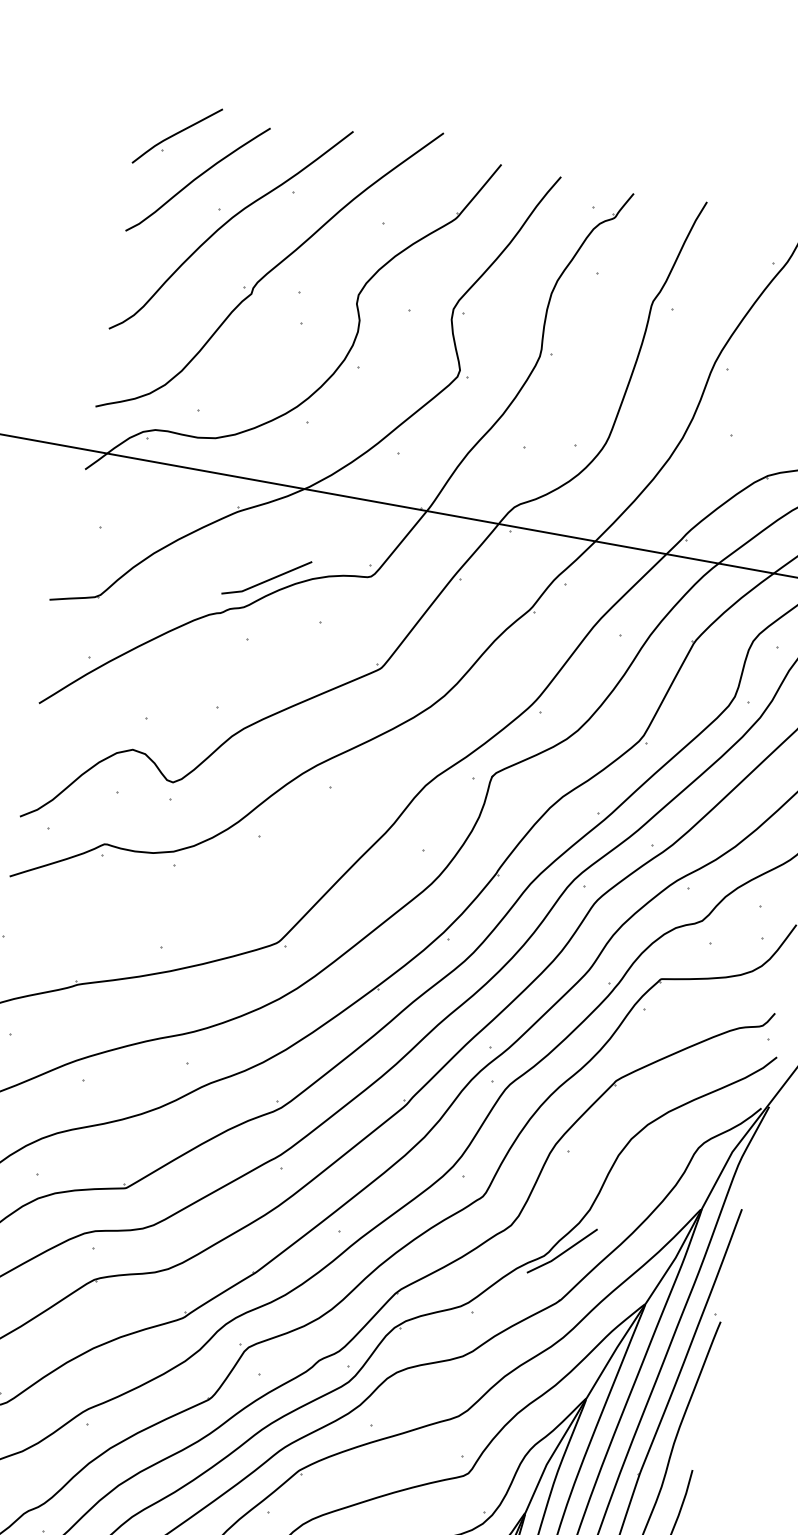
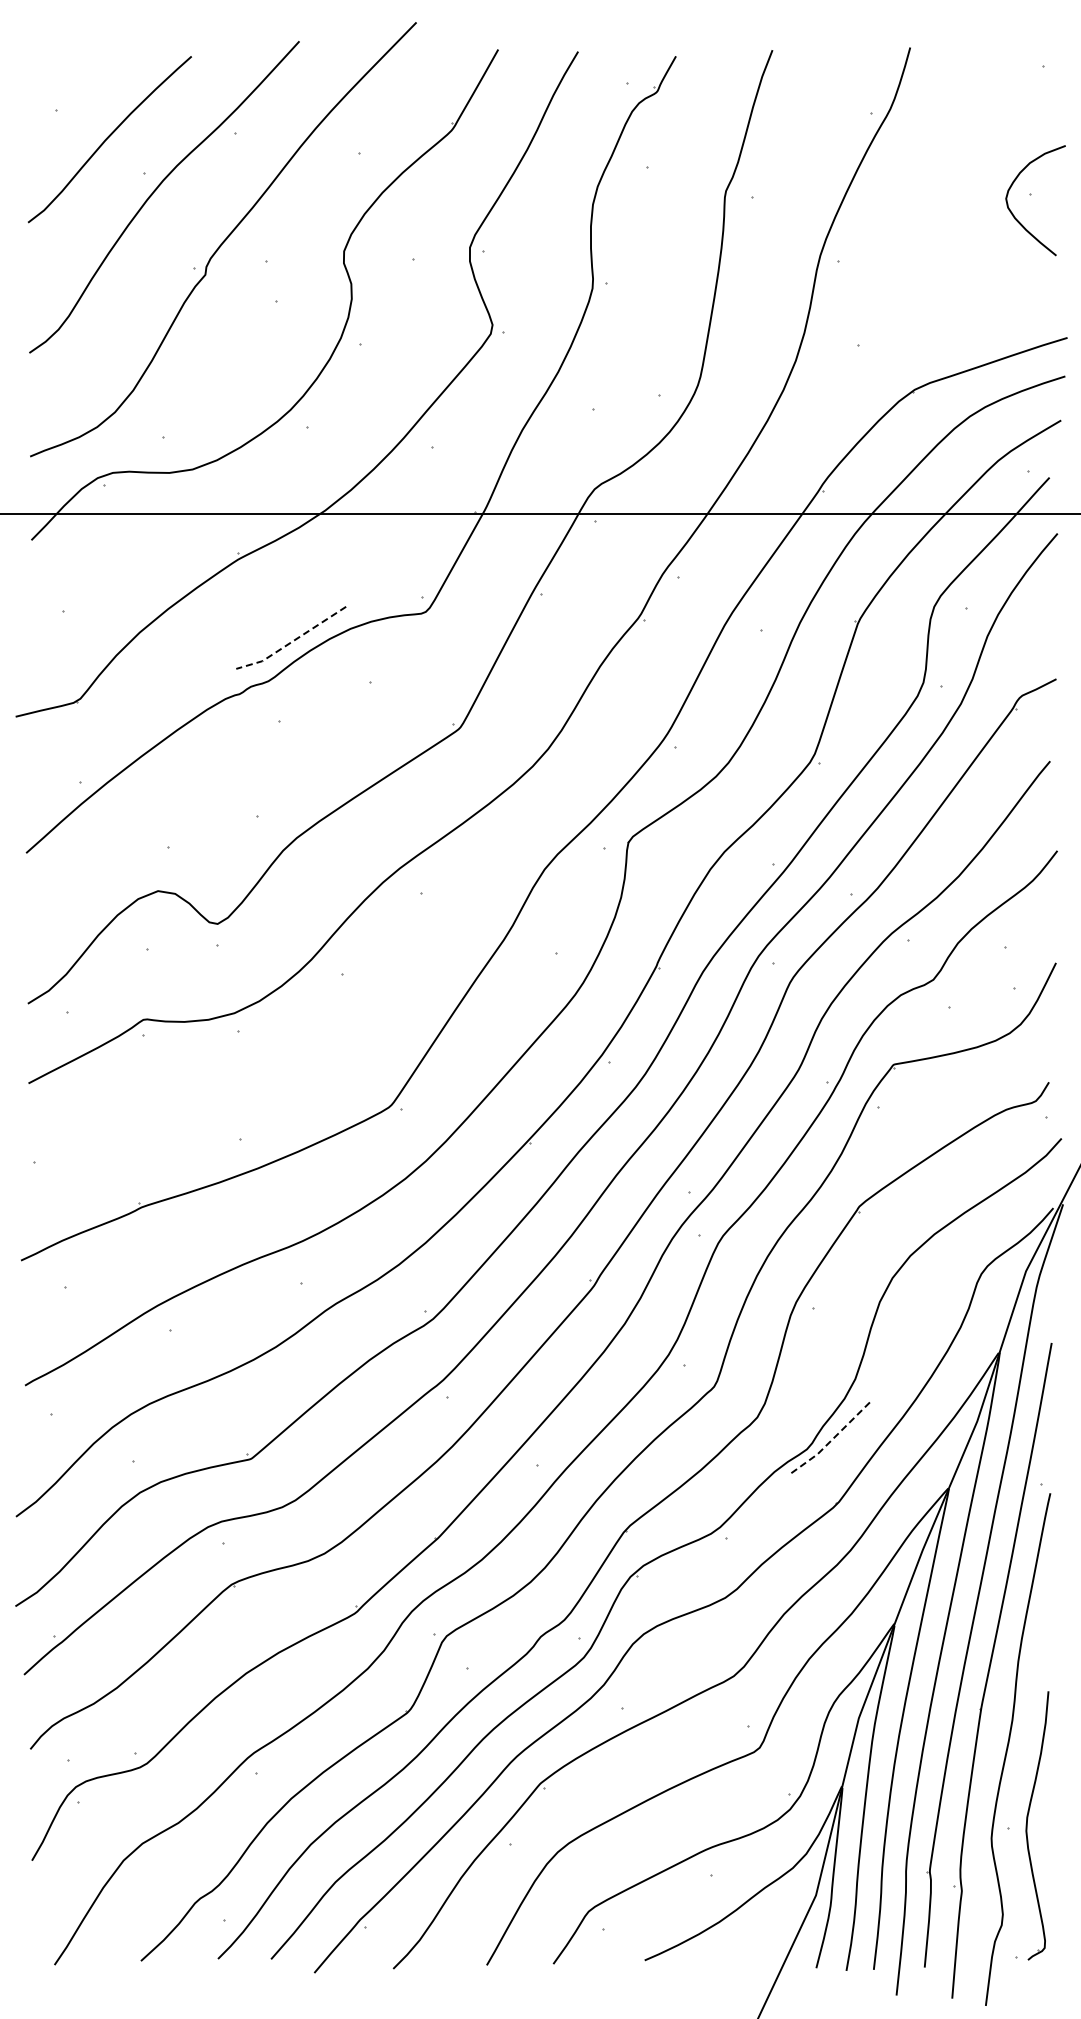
curve: (176, 134) -> (71, 86), removed
line: (266, 581) -> (291, 642), solid -> dashed
line: (562, 1253) -> (830, 1441), solid -> dashed

